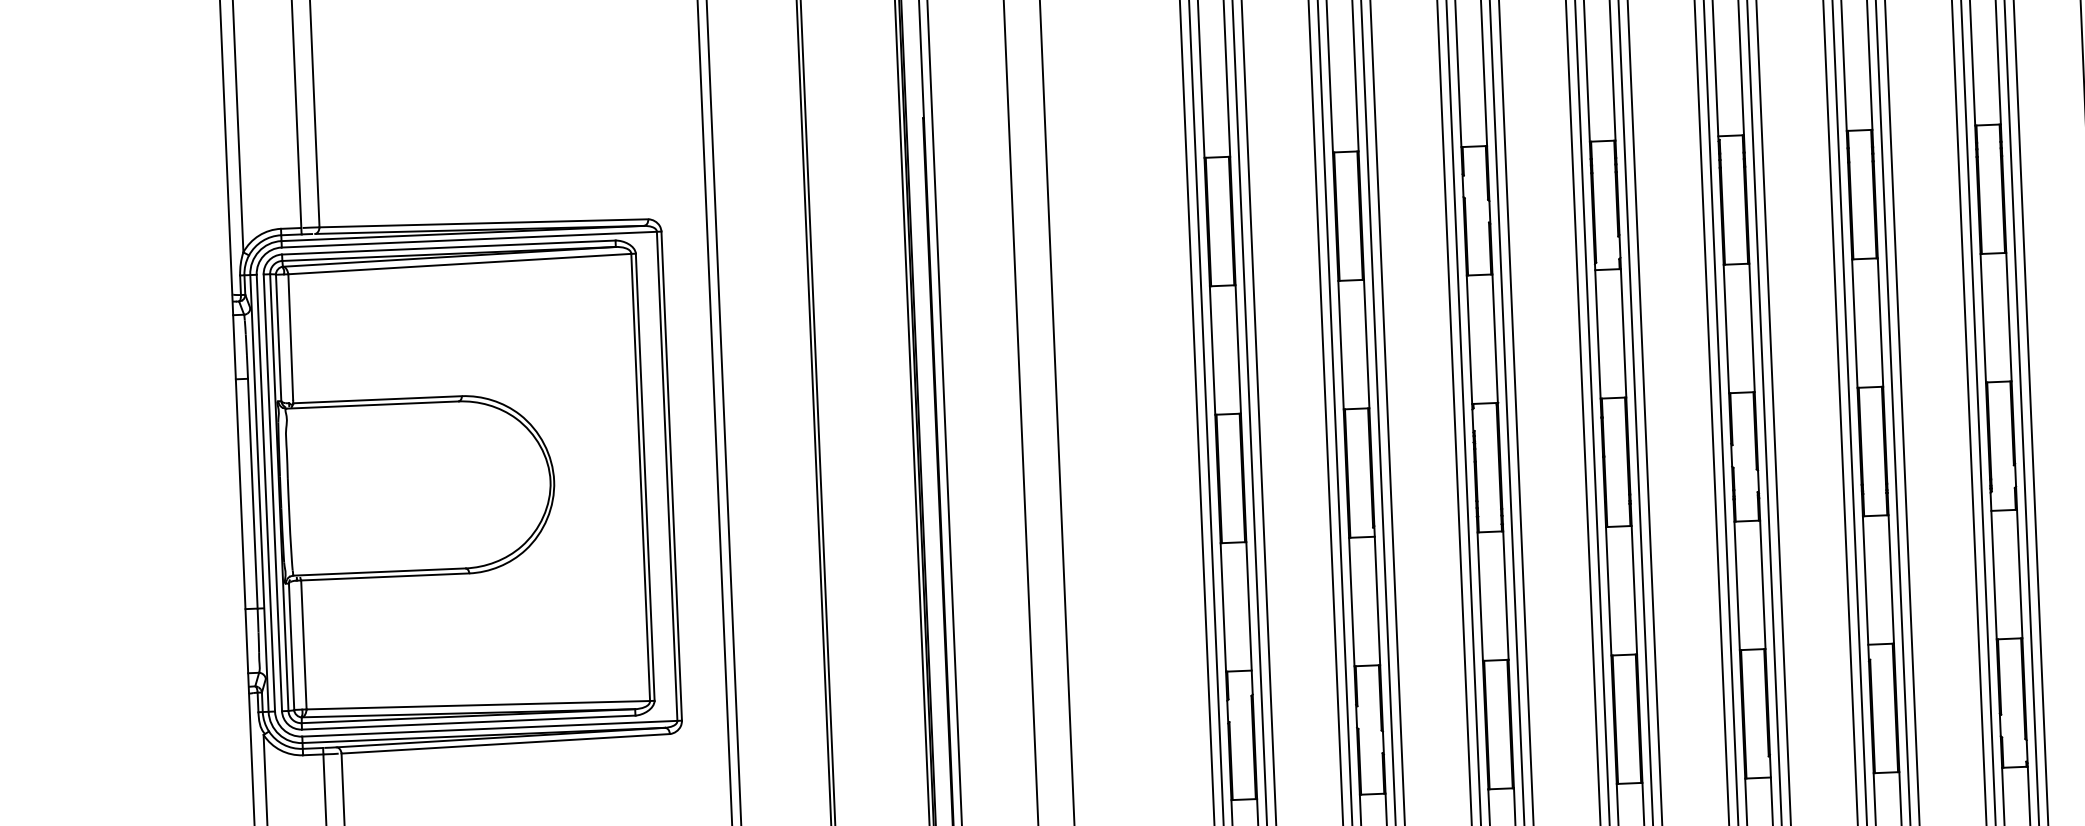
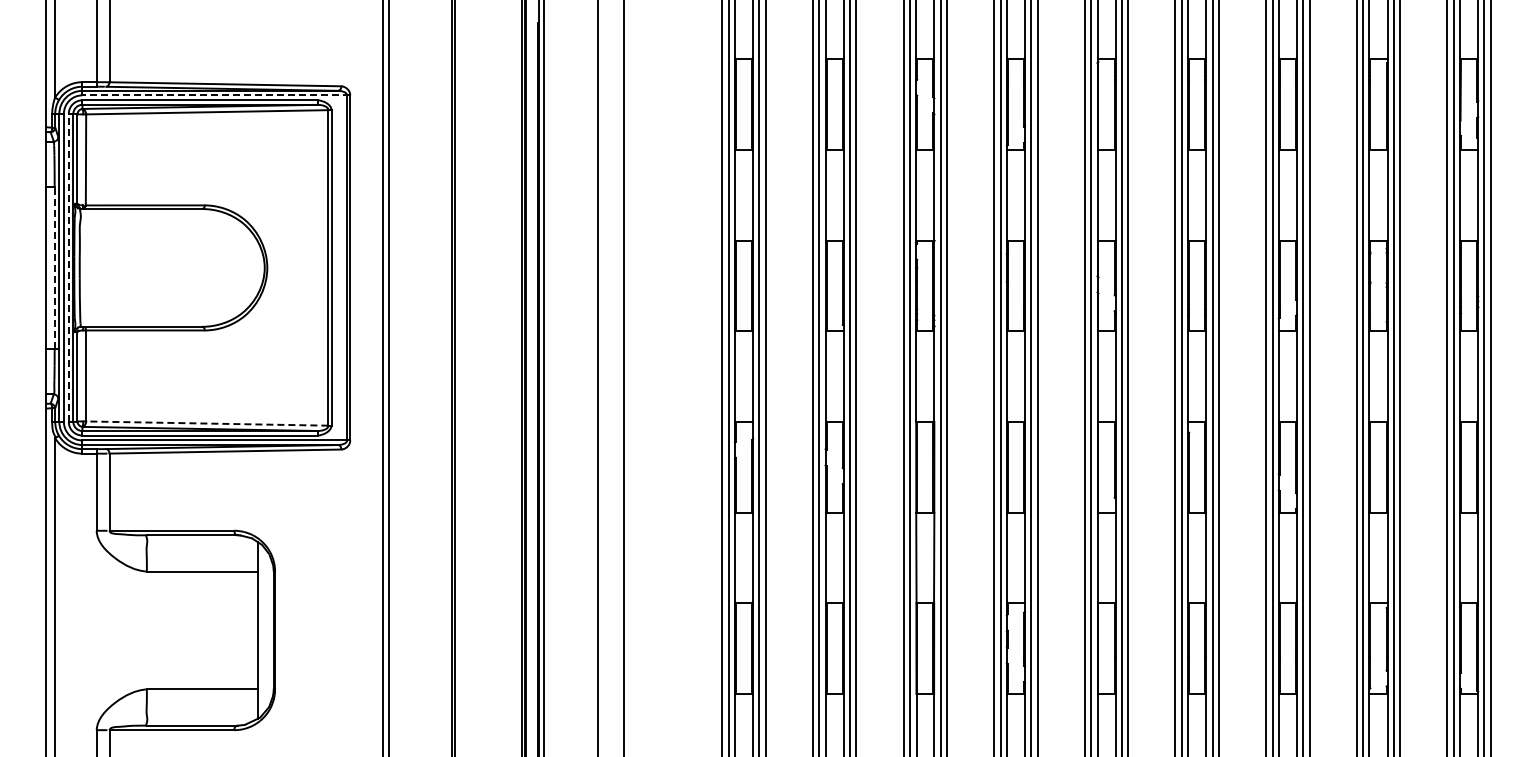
line: (471, 239) -> (216, 95), solid -> dashed
line: (272, 492) -> (68, 267), solid -> dashed
line: (252, 493) -> (54, 267), solid -> dashed
line: (477, 705) -> (206, 423), solid -> dashed

